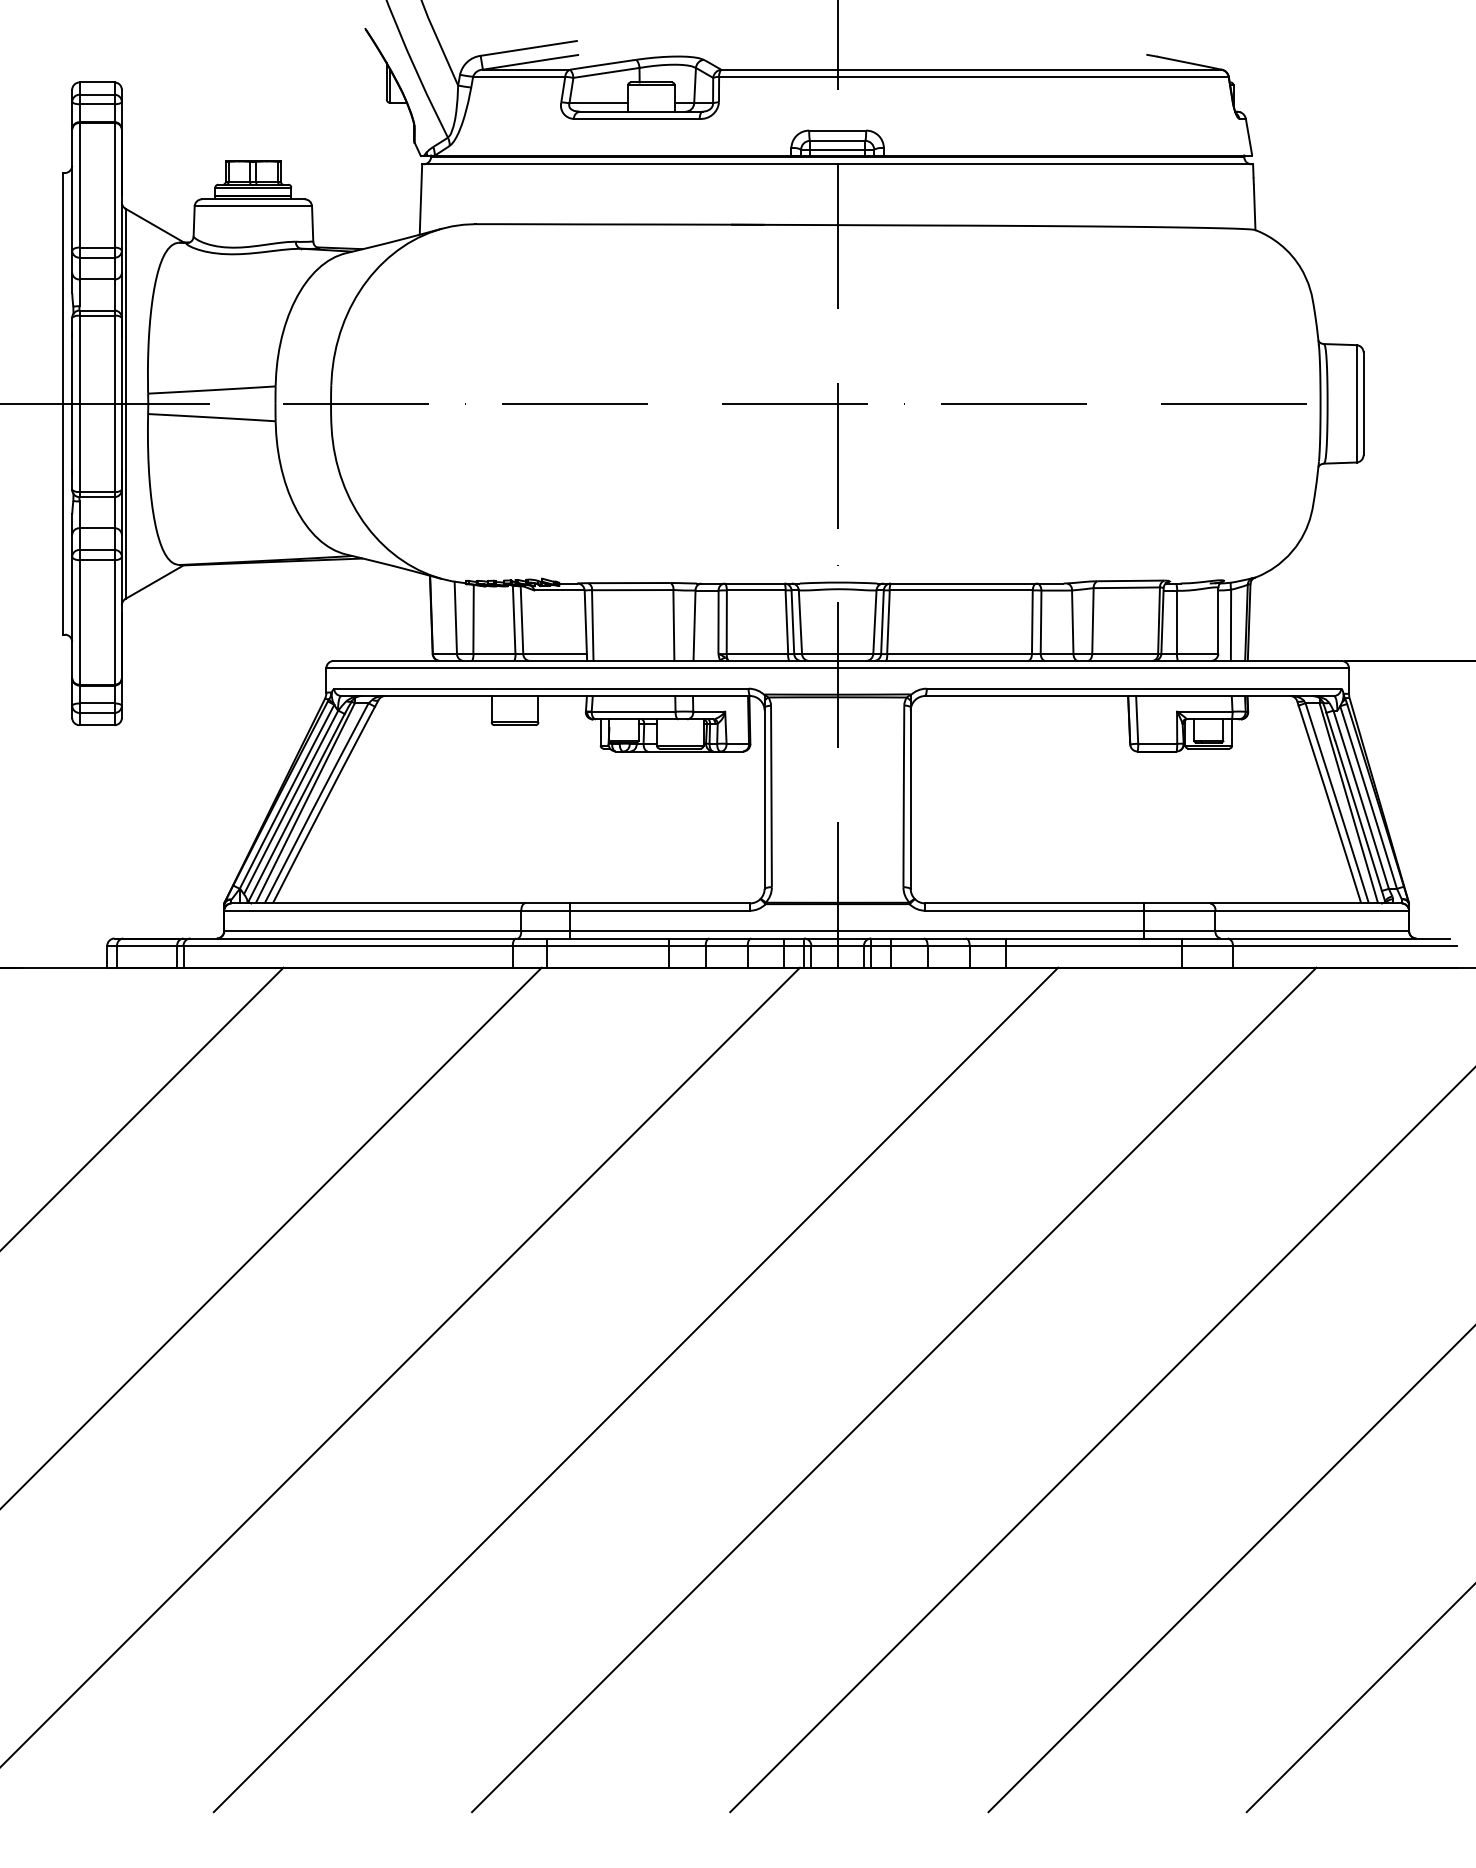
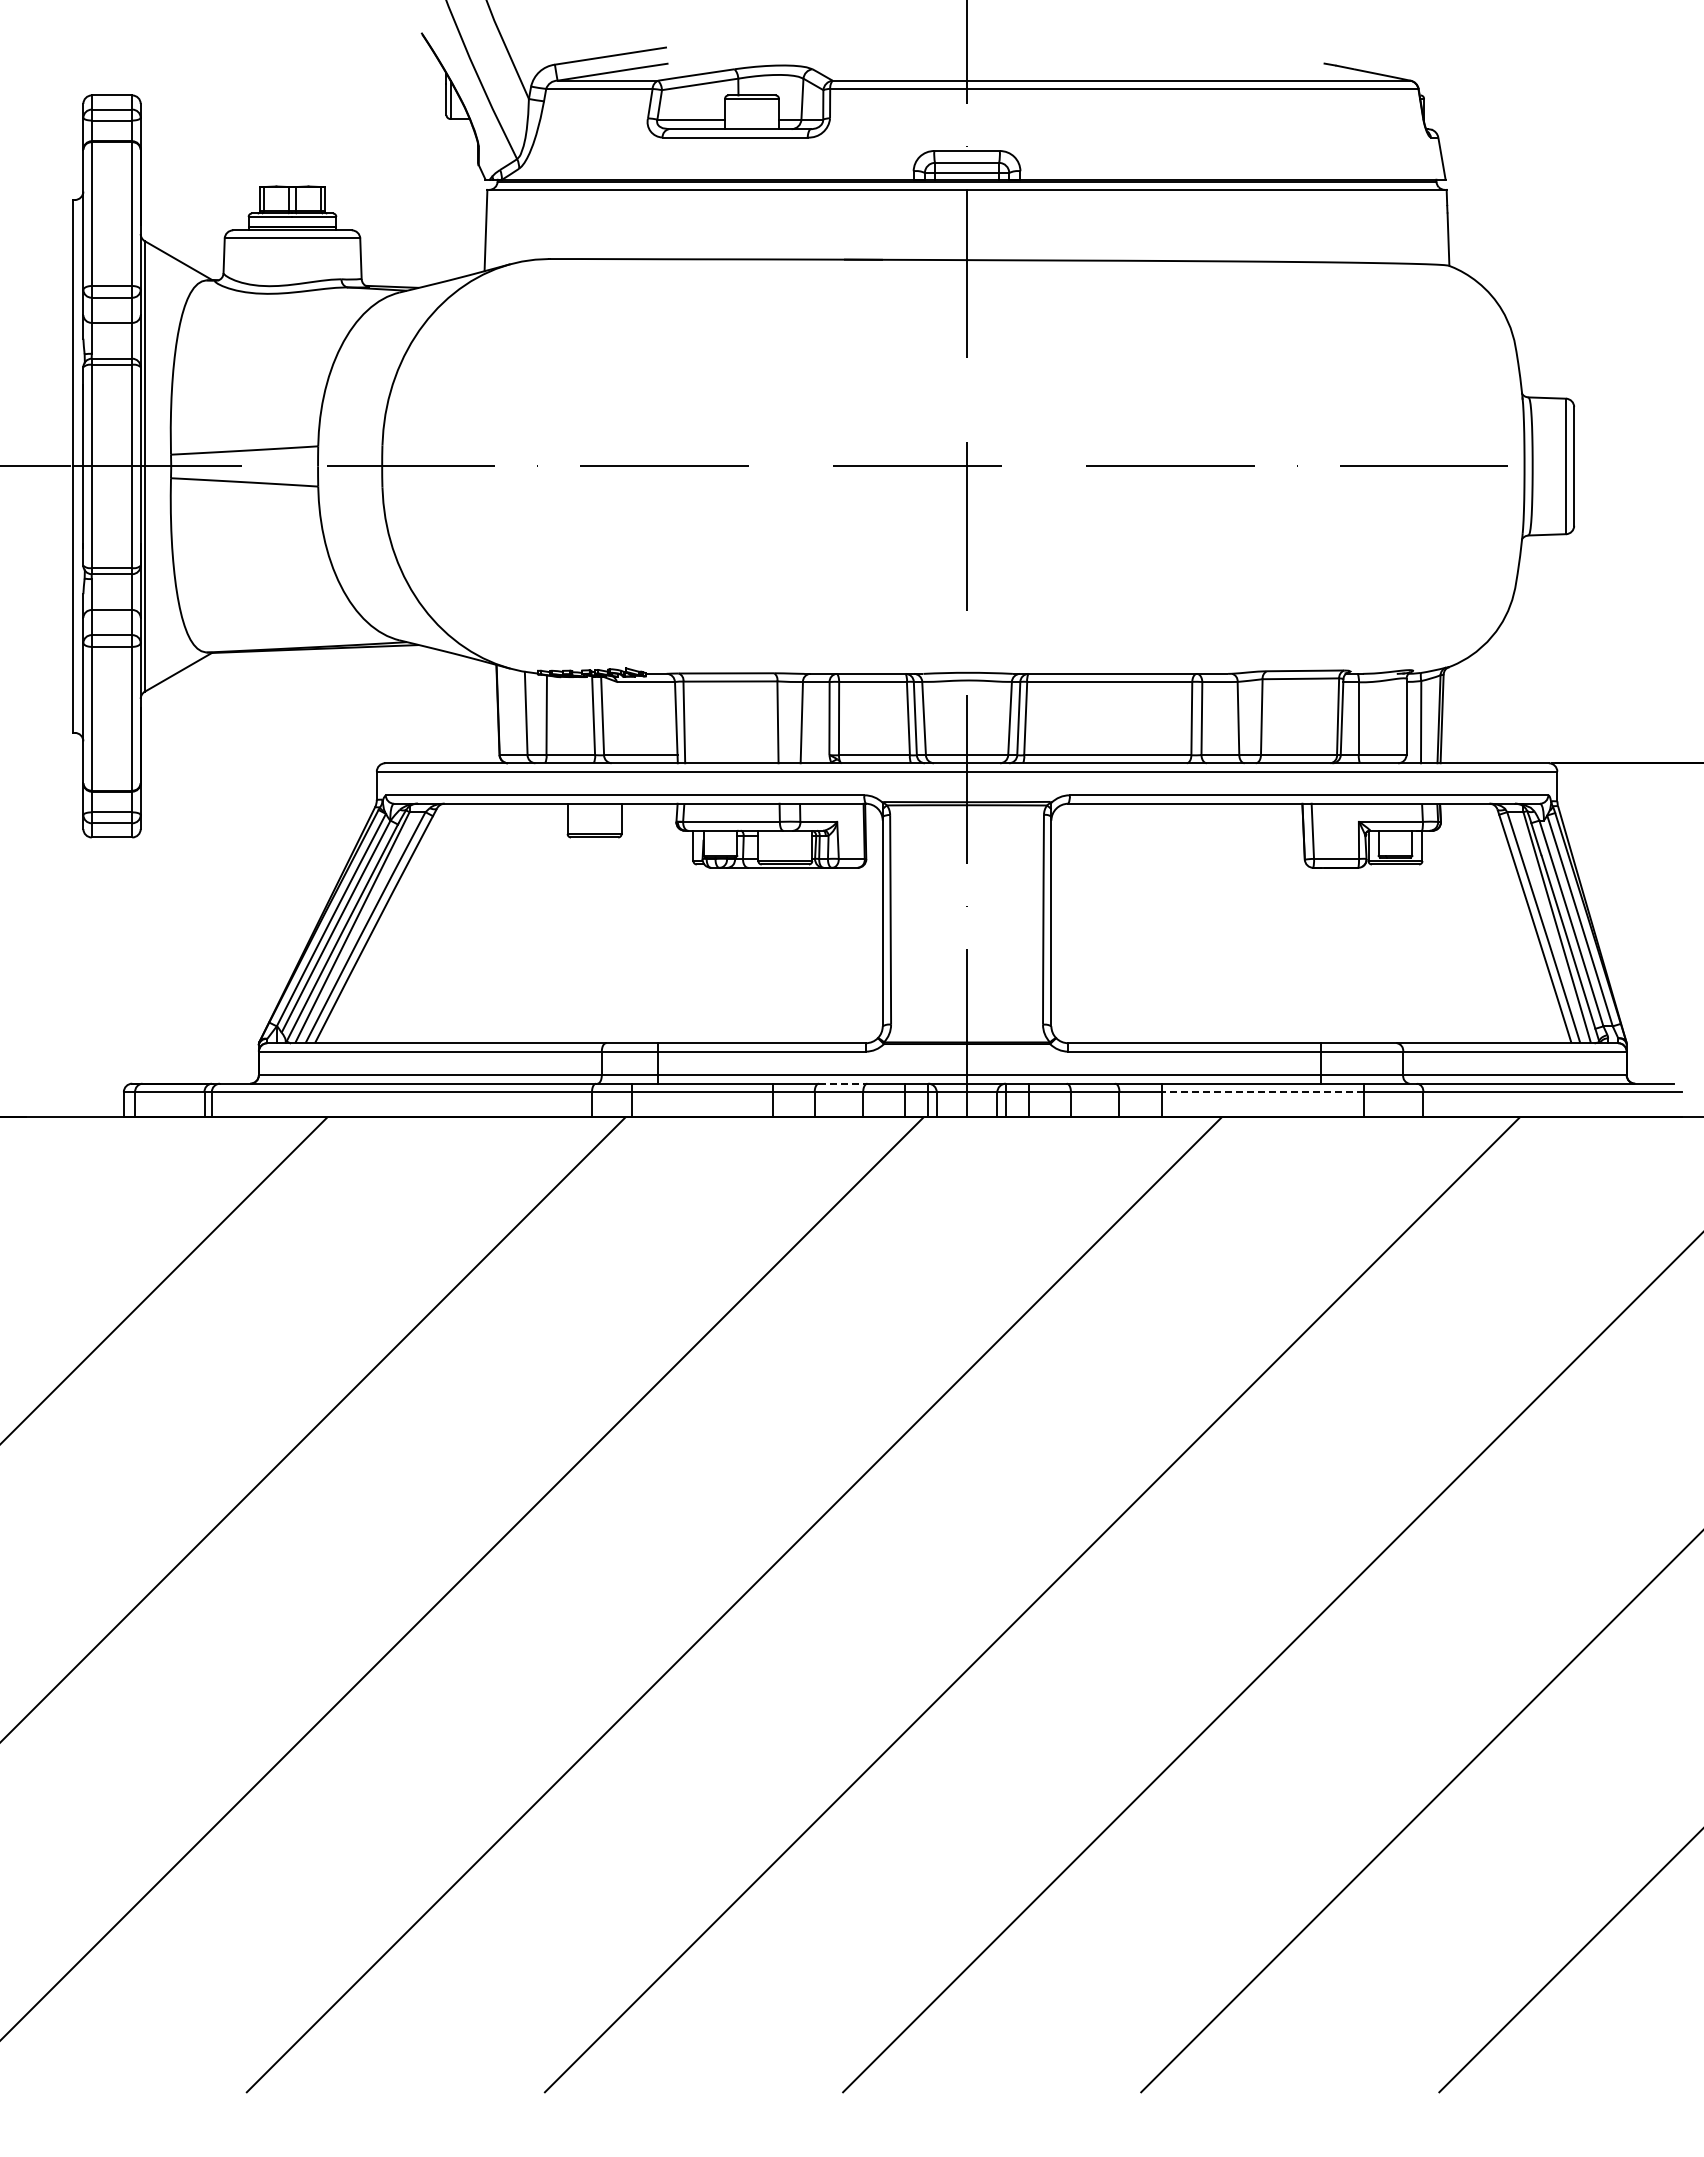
line: (730, 938) -> (843, 1083), solid -> dashed
line: (1093, 946) -> (1262, 1092), solid -> dashed

